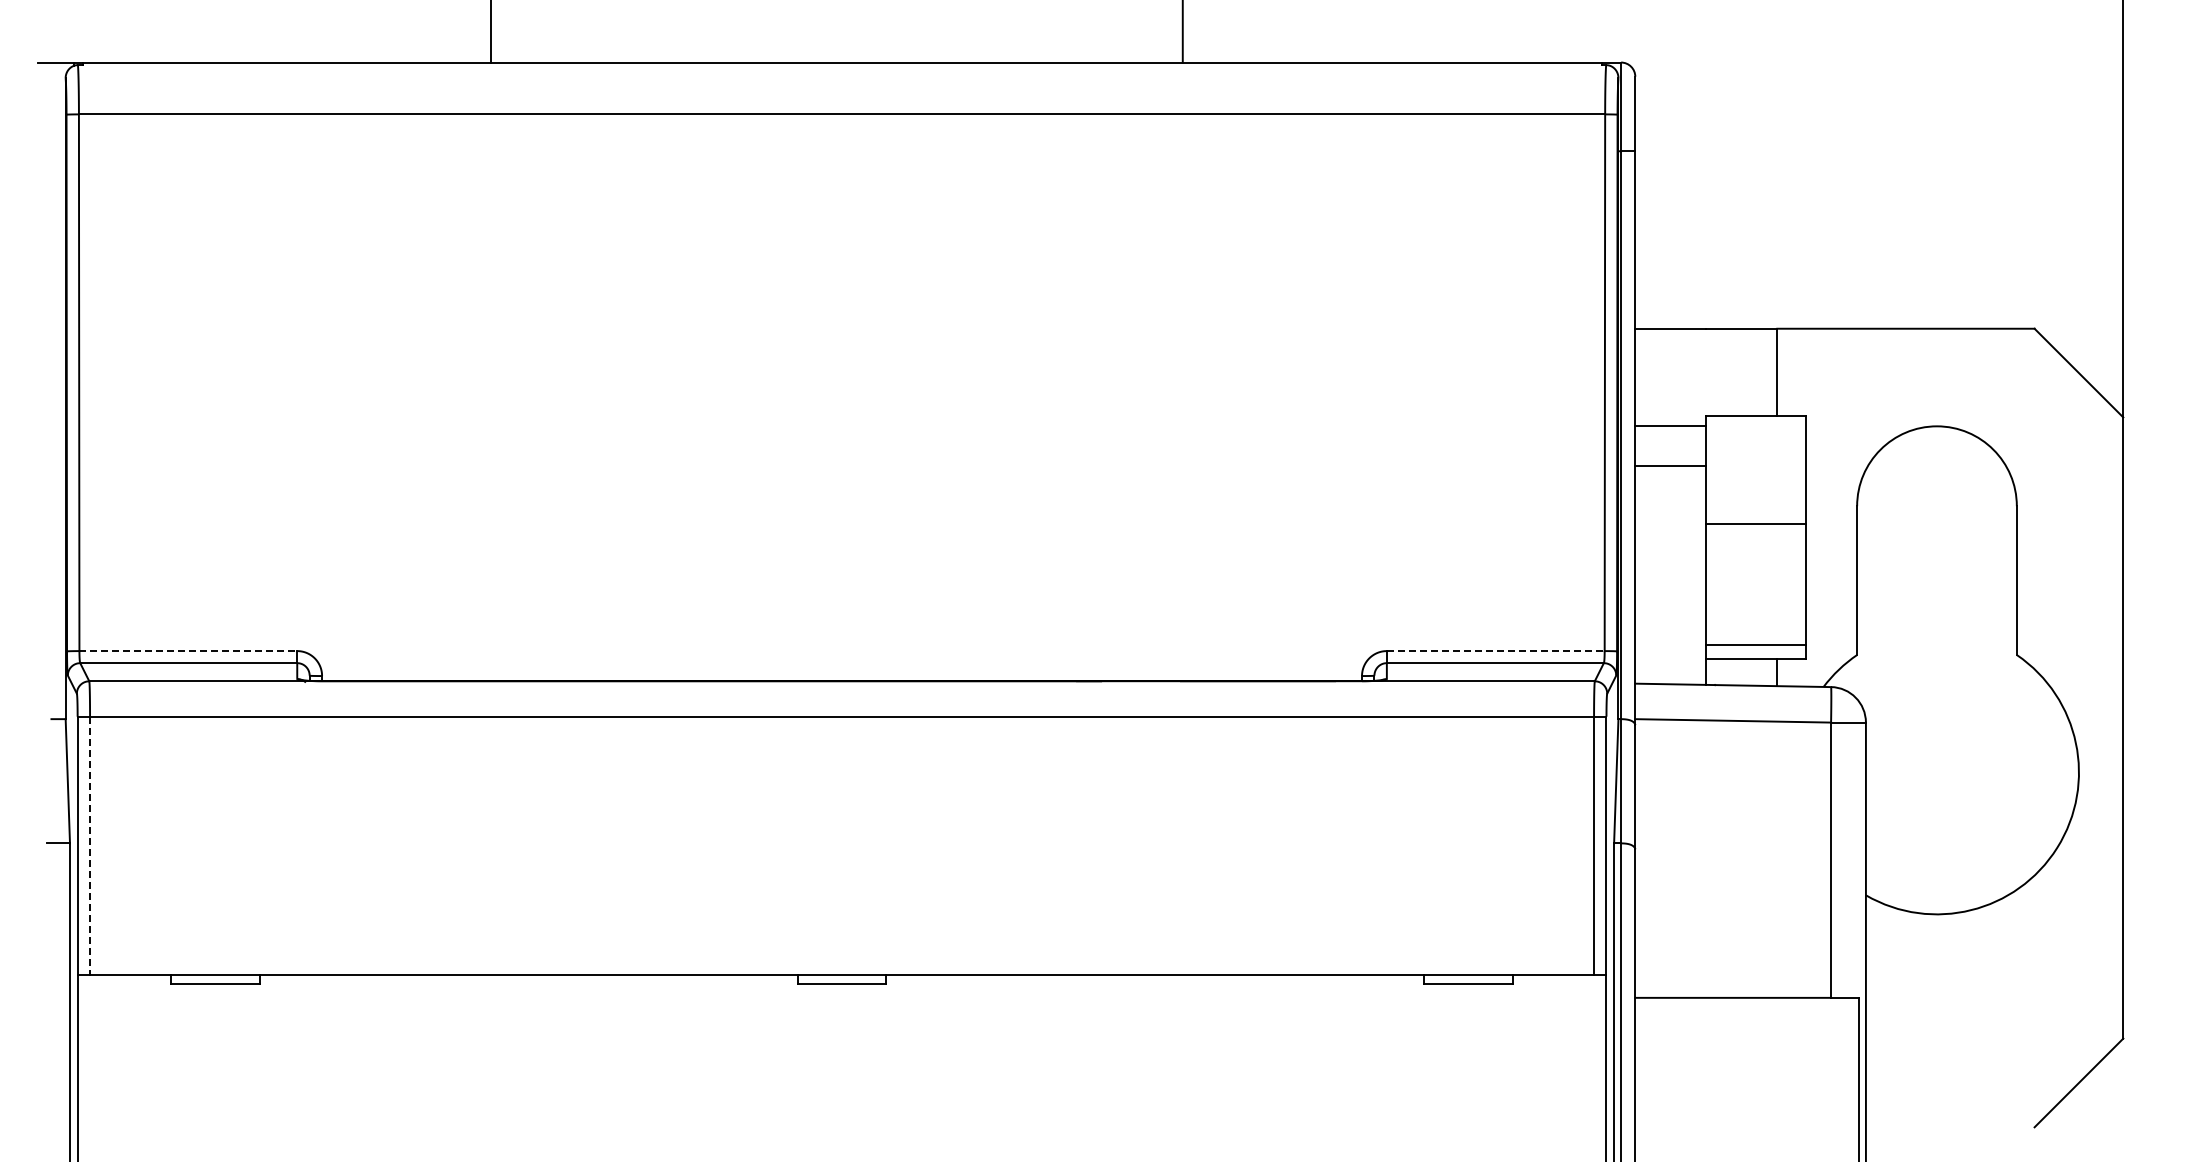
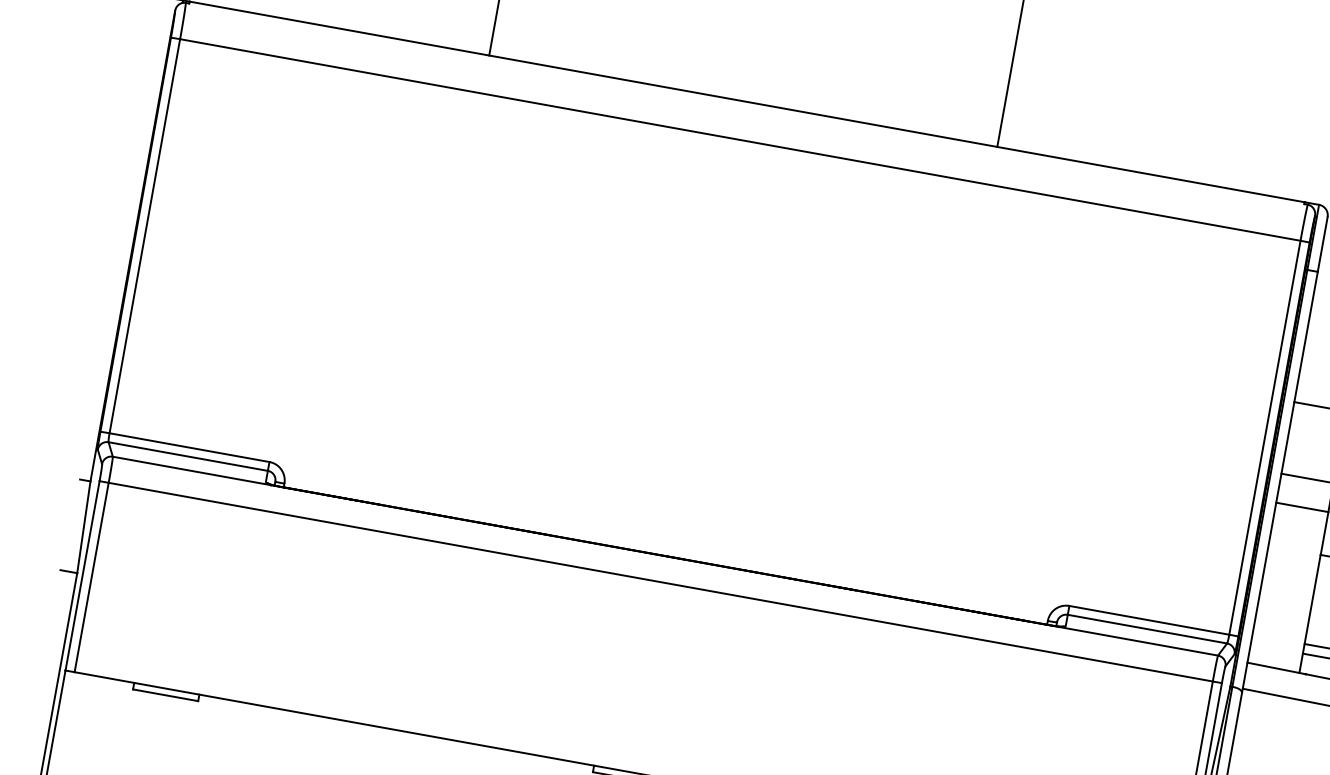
line: (188, 651) -> (189, 447), dashed -> solid
line: (1495, 651) -> (1149, 620), dashed -> solid
line: (90, 845) -> (92, 577), dashed -> solid

